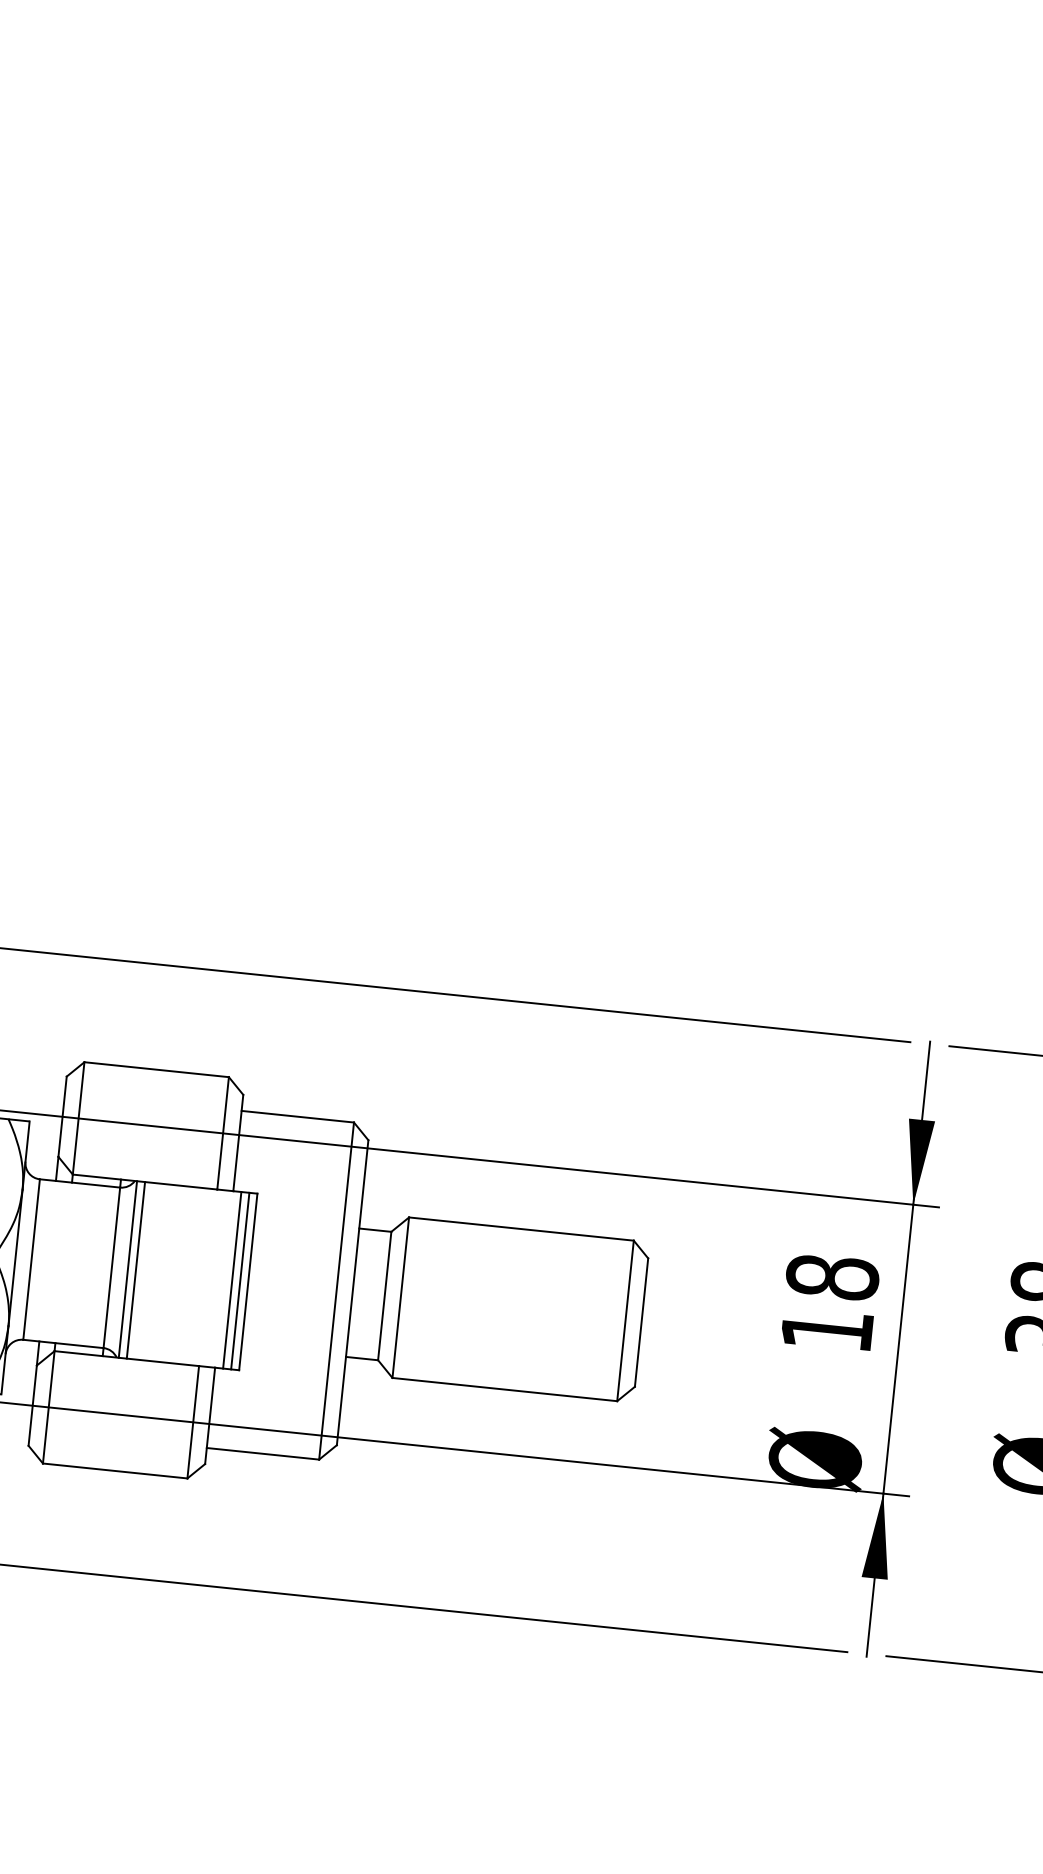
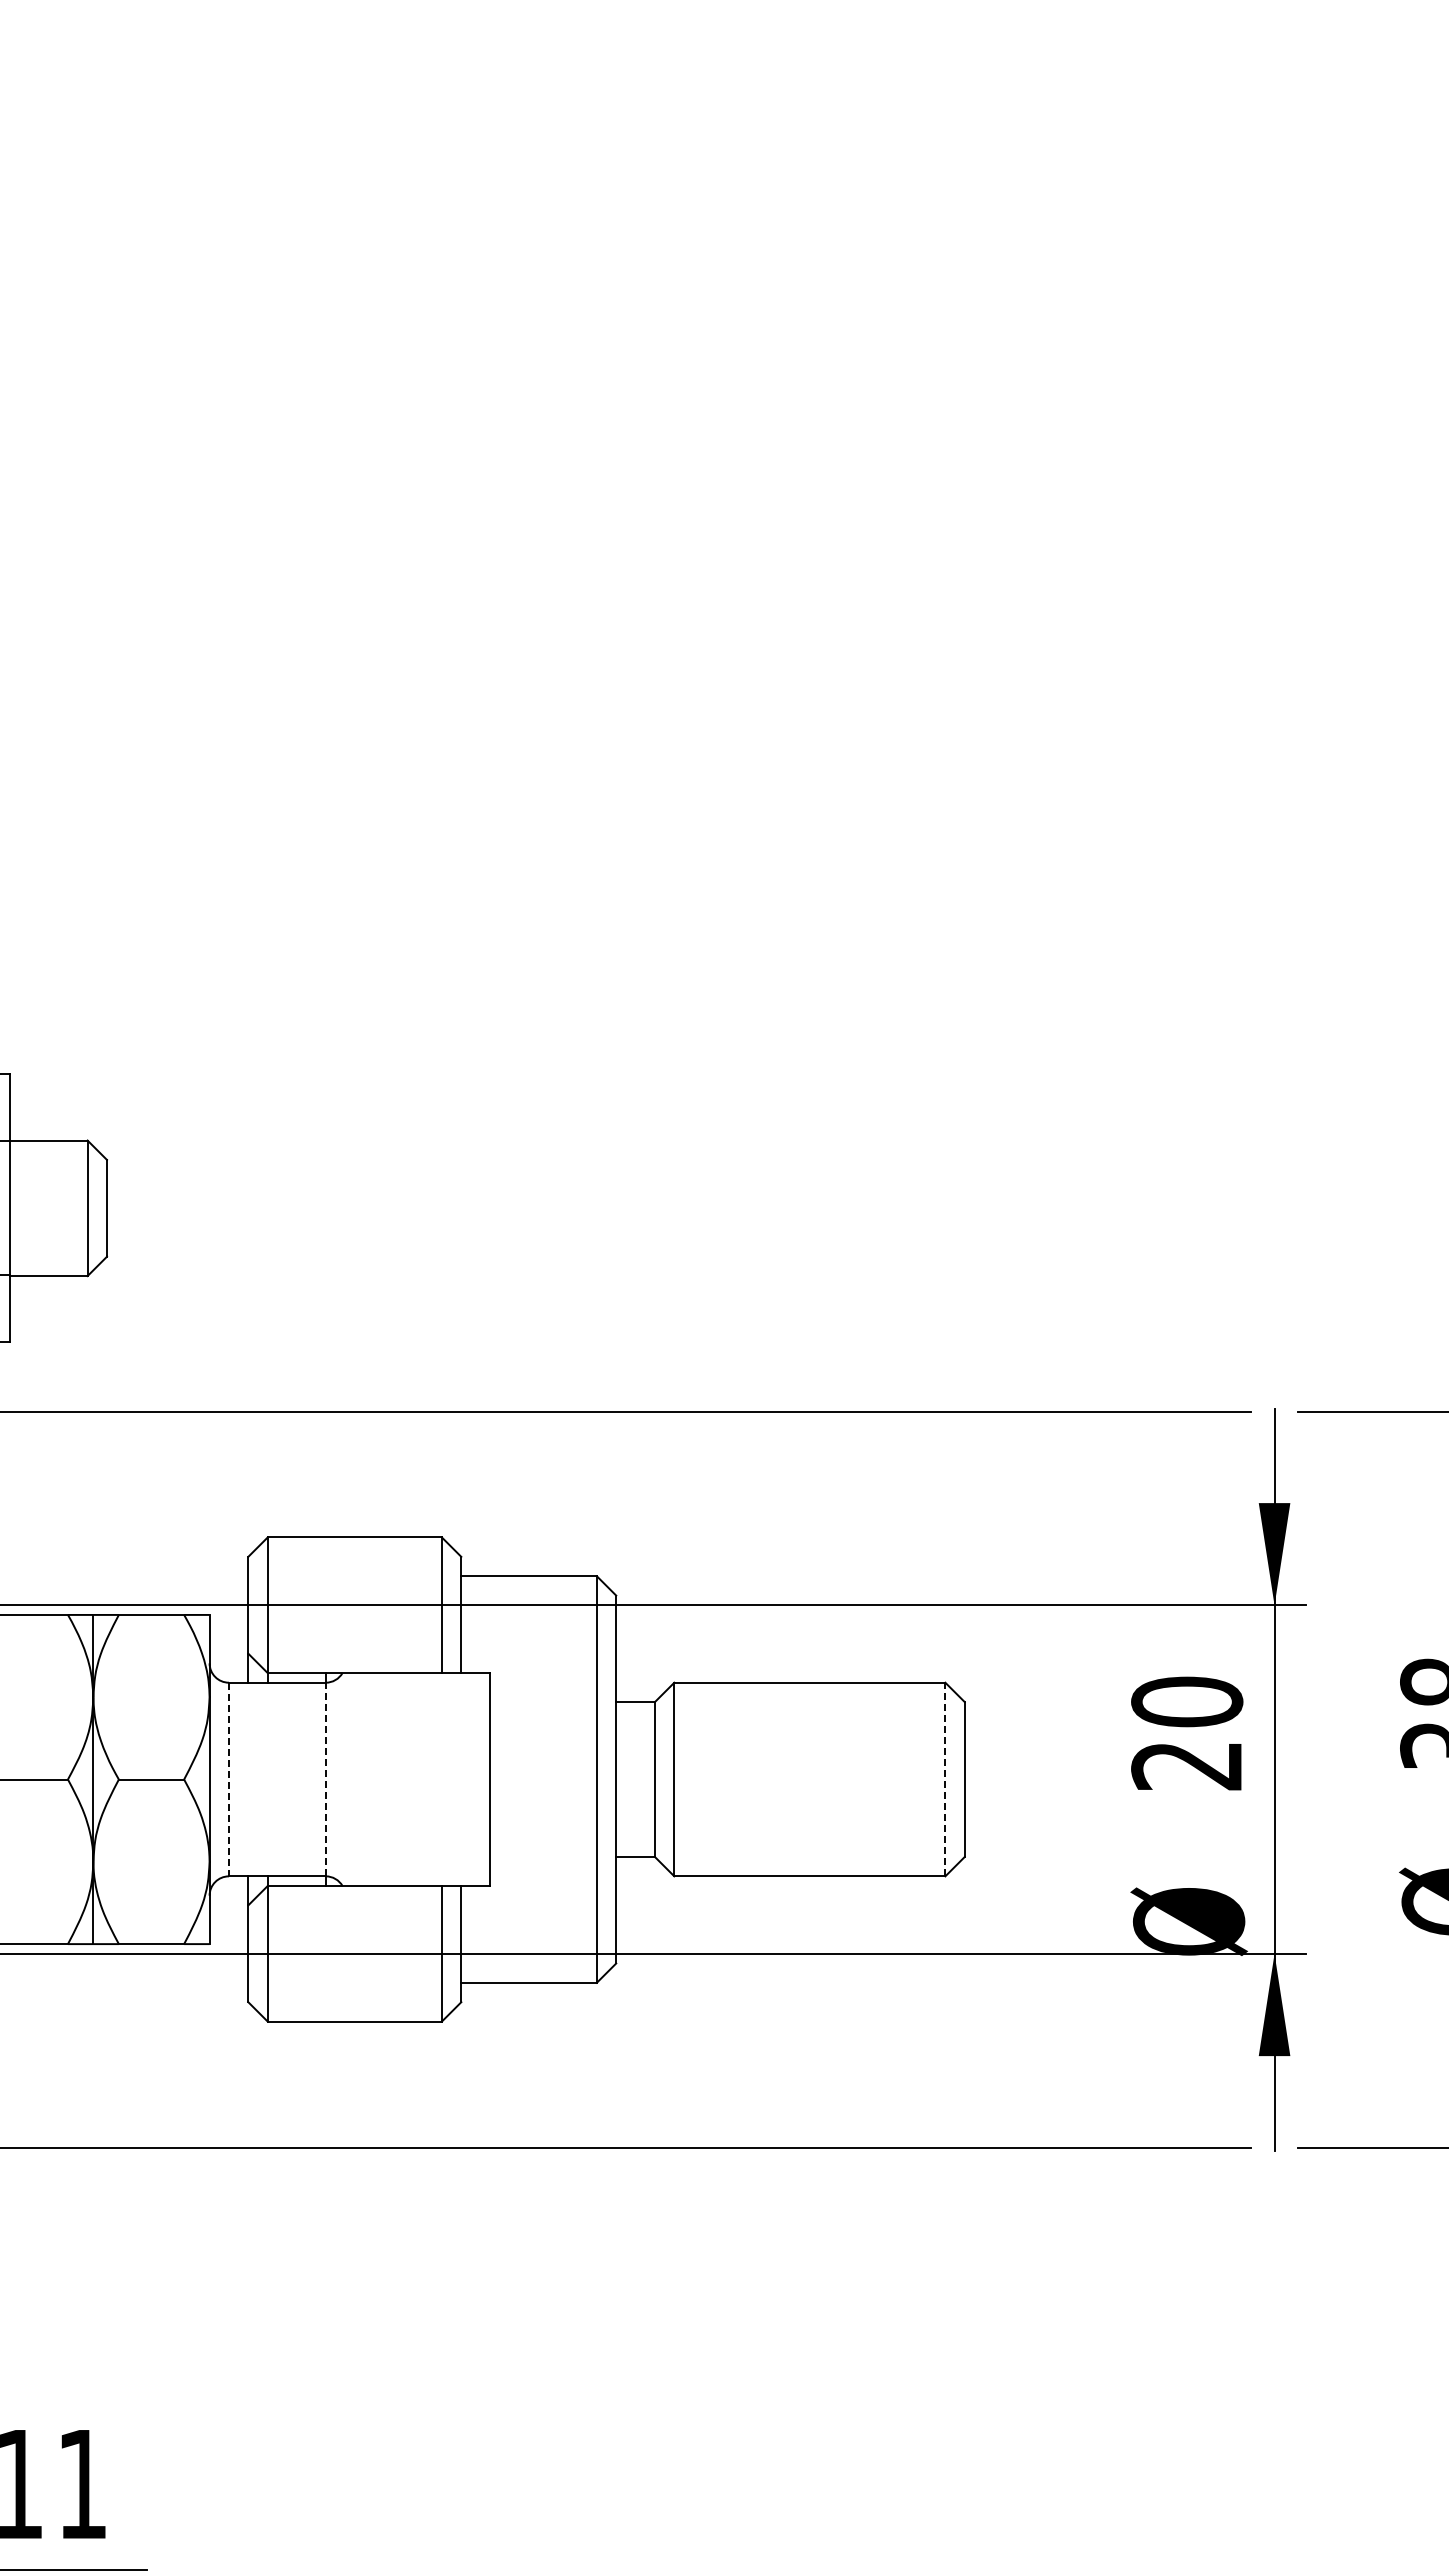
line: (31, 1259) -> (228, 1779), solid -> dashed
line: (111, 1267) -> (325, 1779), solid -> dashed
line: (128, 1269) -> (345, 1779), removed
line: (135, 1270) -> (354, 1779), removed
line: (232, 1280) -> (471, 1779), removed
line: (240, 1281) -> (480, 1779), removed
text: (830, 1303) -> (1187, 1733), 18 -> 20
line: (625, 1320) -> (945, 1779), solid -> dashed

